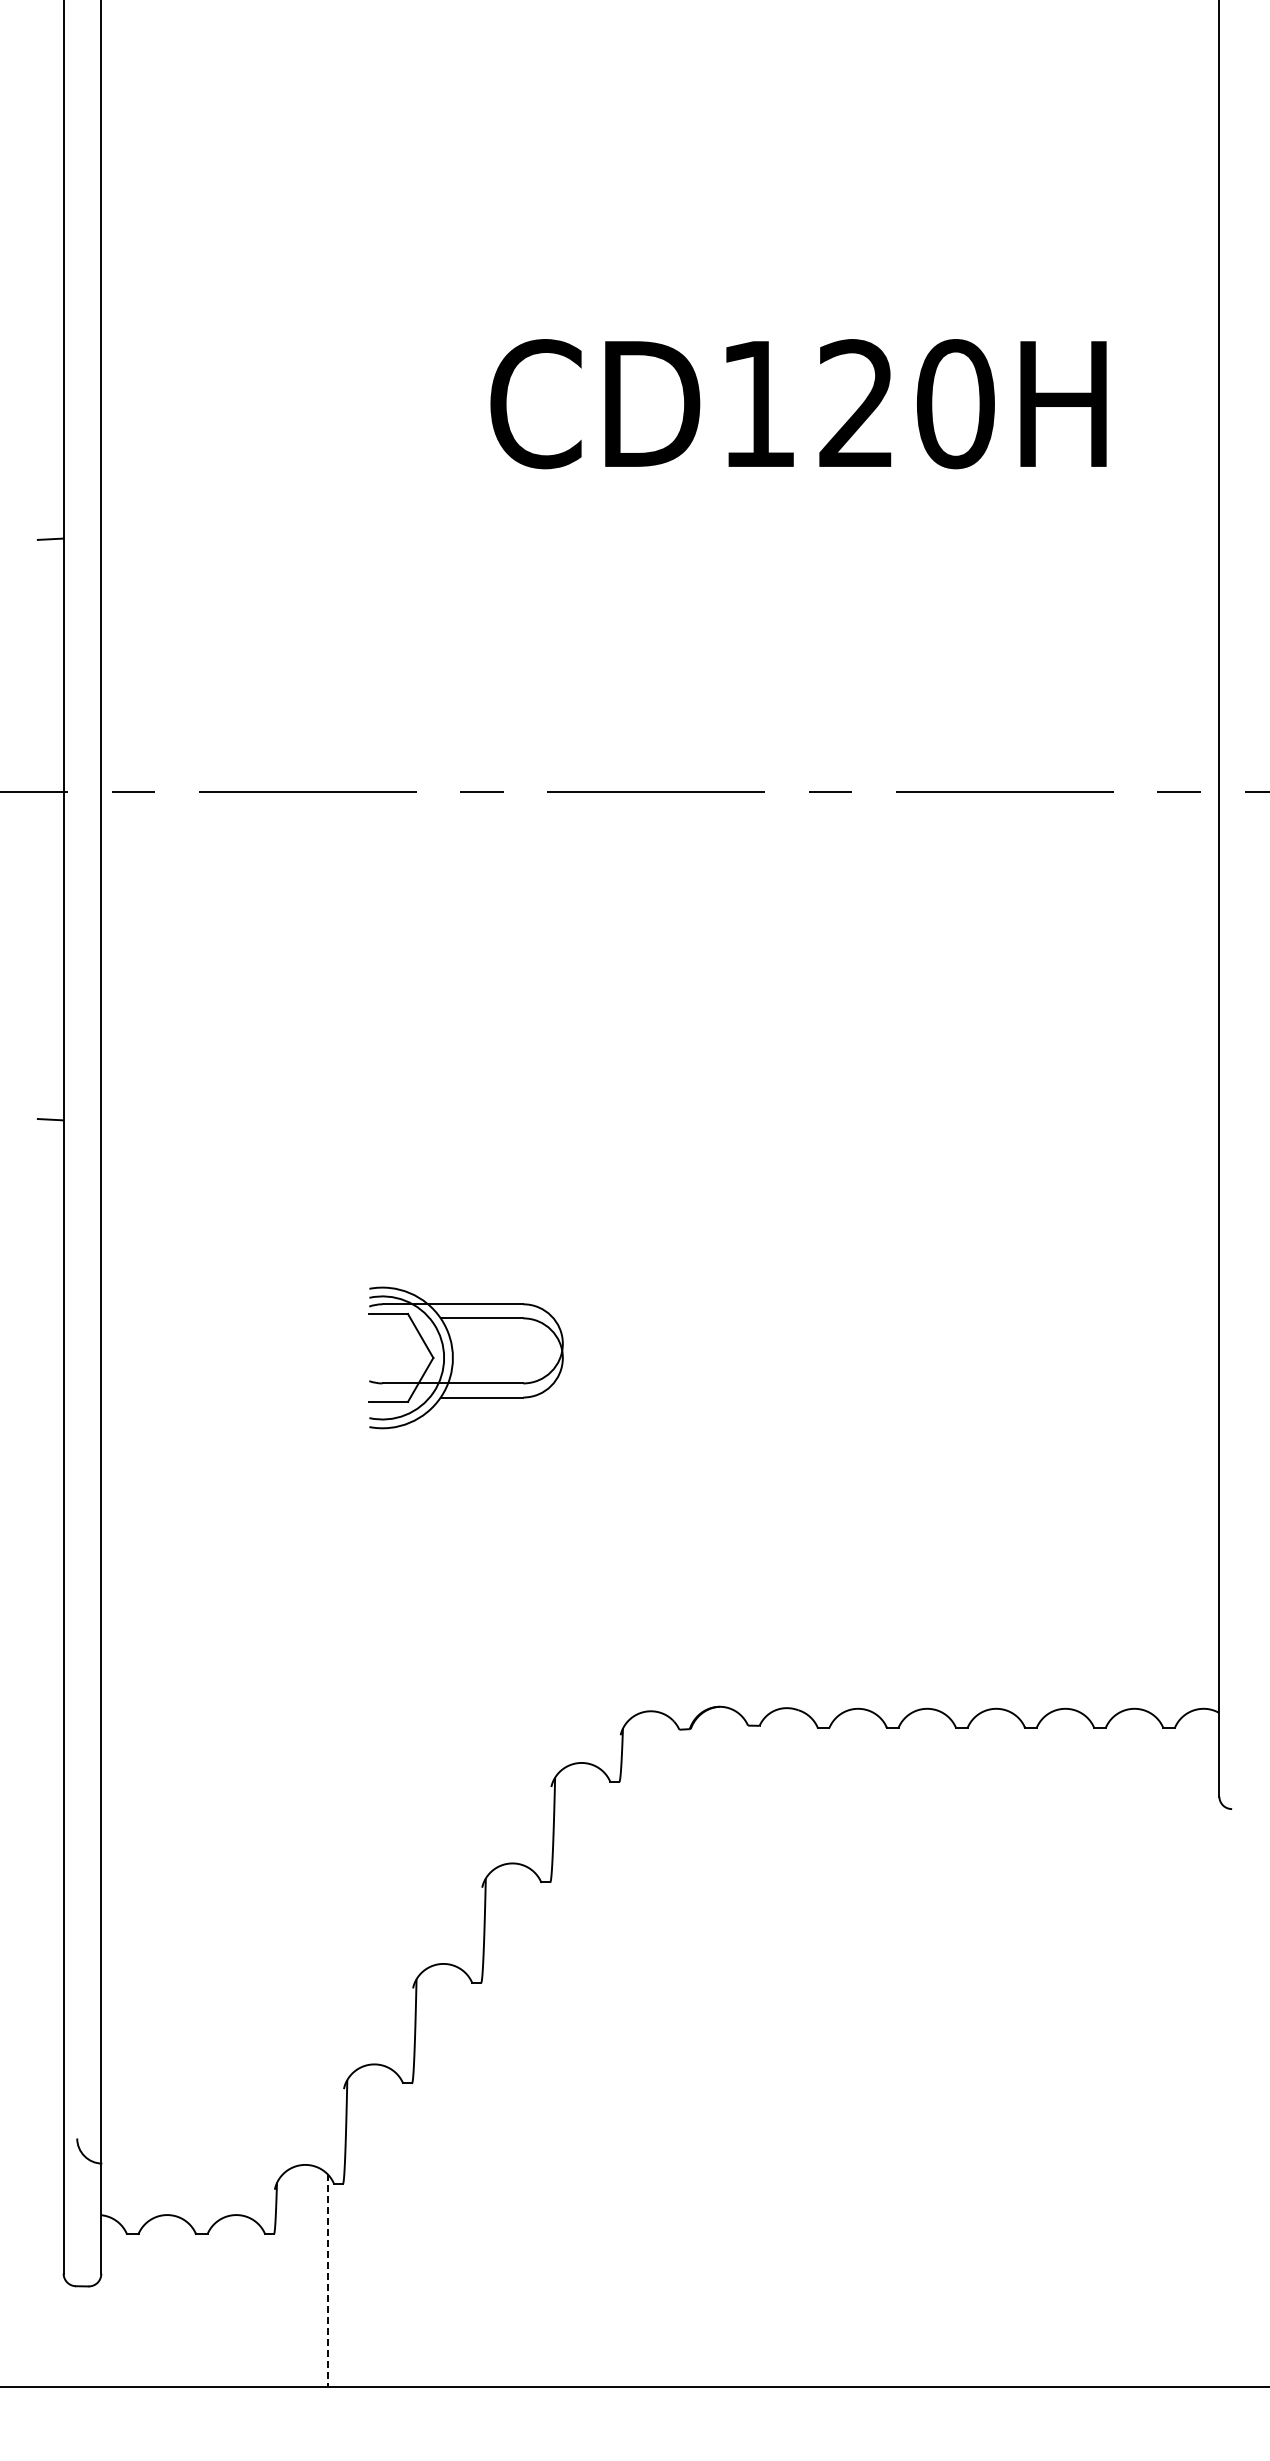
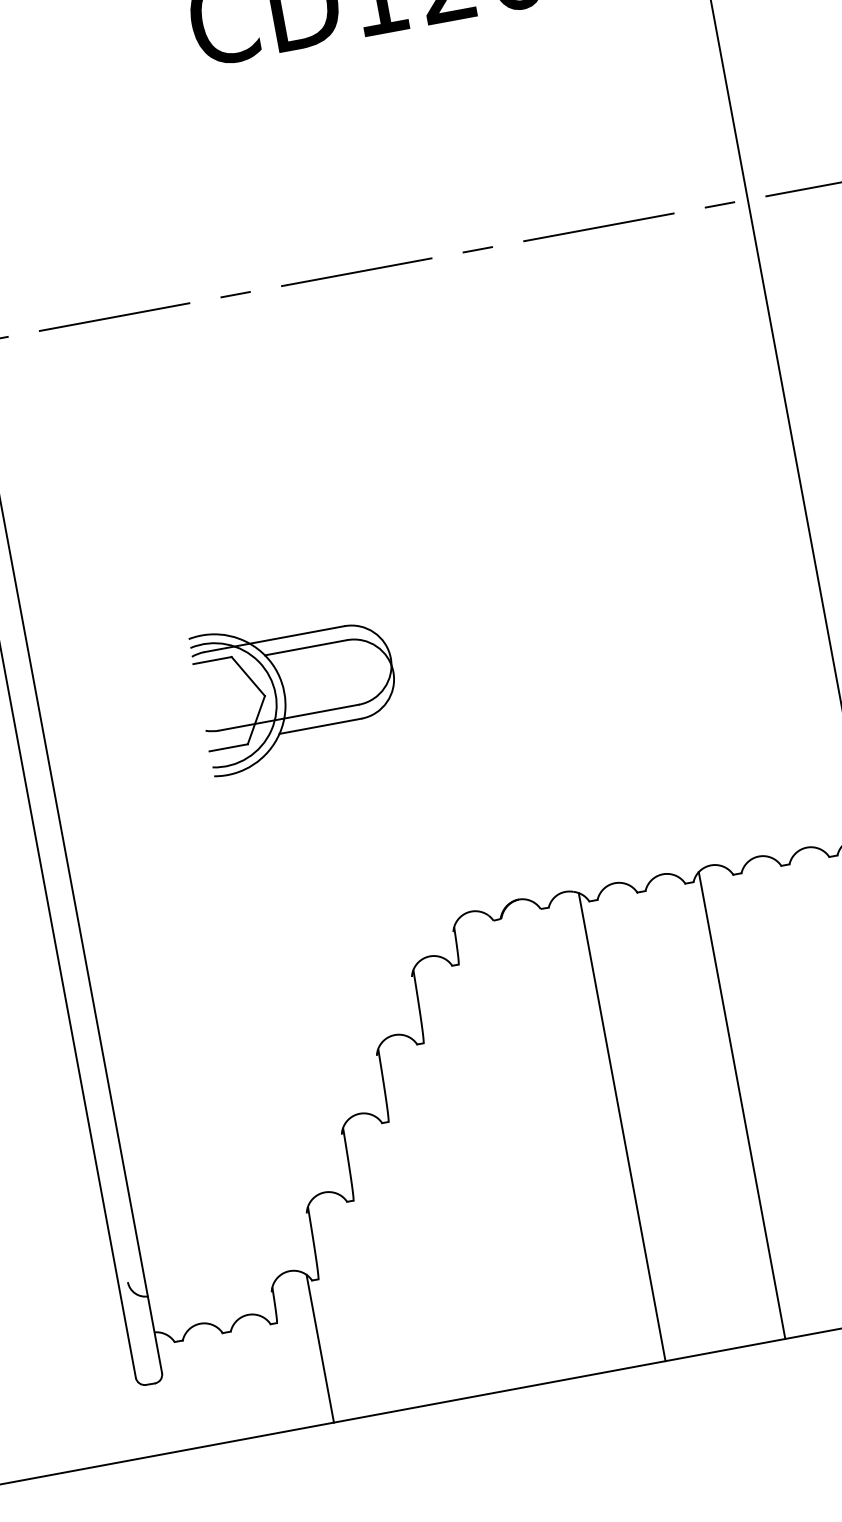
part: (466, 1357) -> (297, 689), size x1.43
line: (805, 2050) -> (622, 1127), added
line: (977, 2051) -> (742, 1105), added
line: (327, 2281) -> (320, 1349), dashed -> solid

